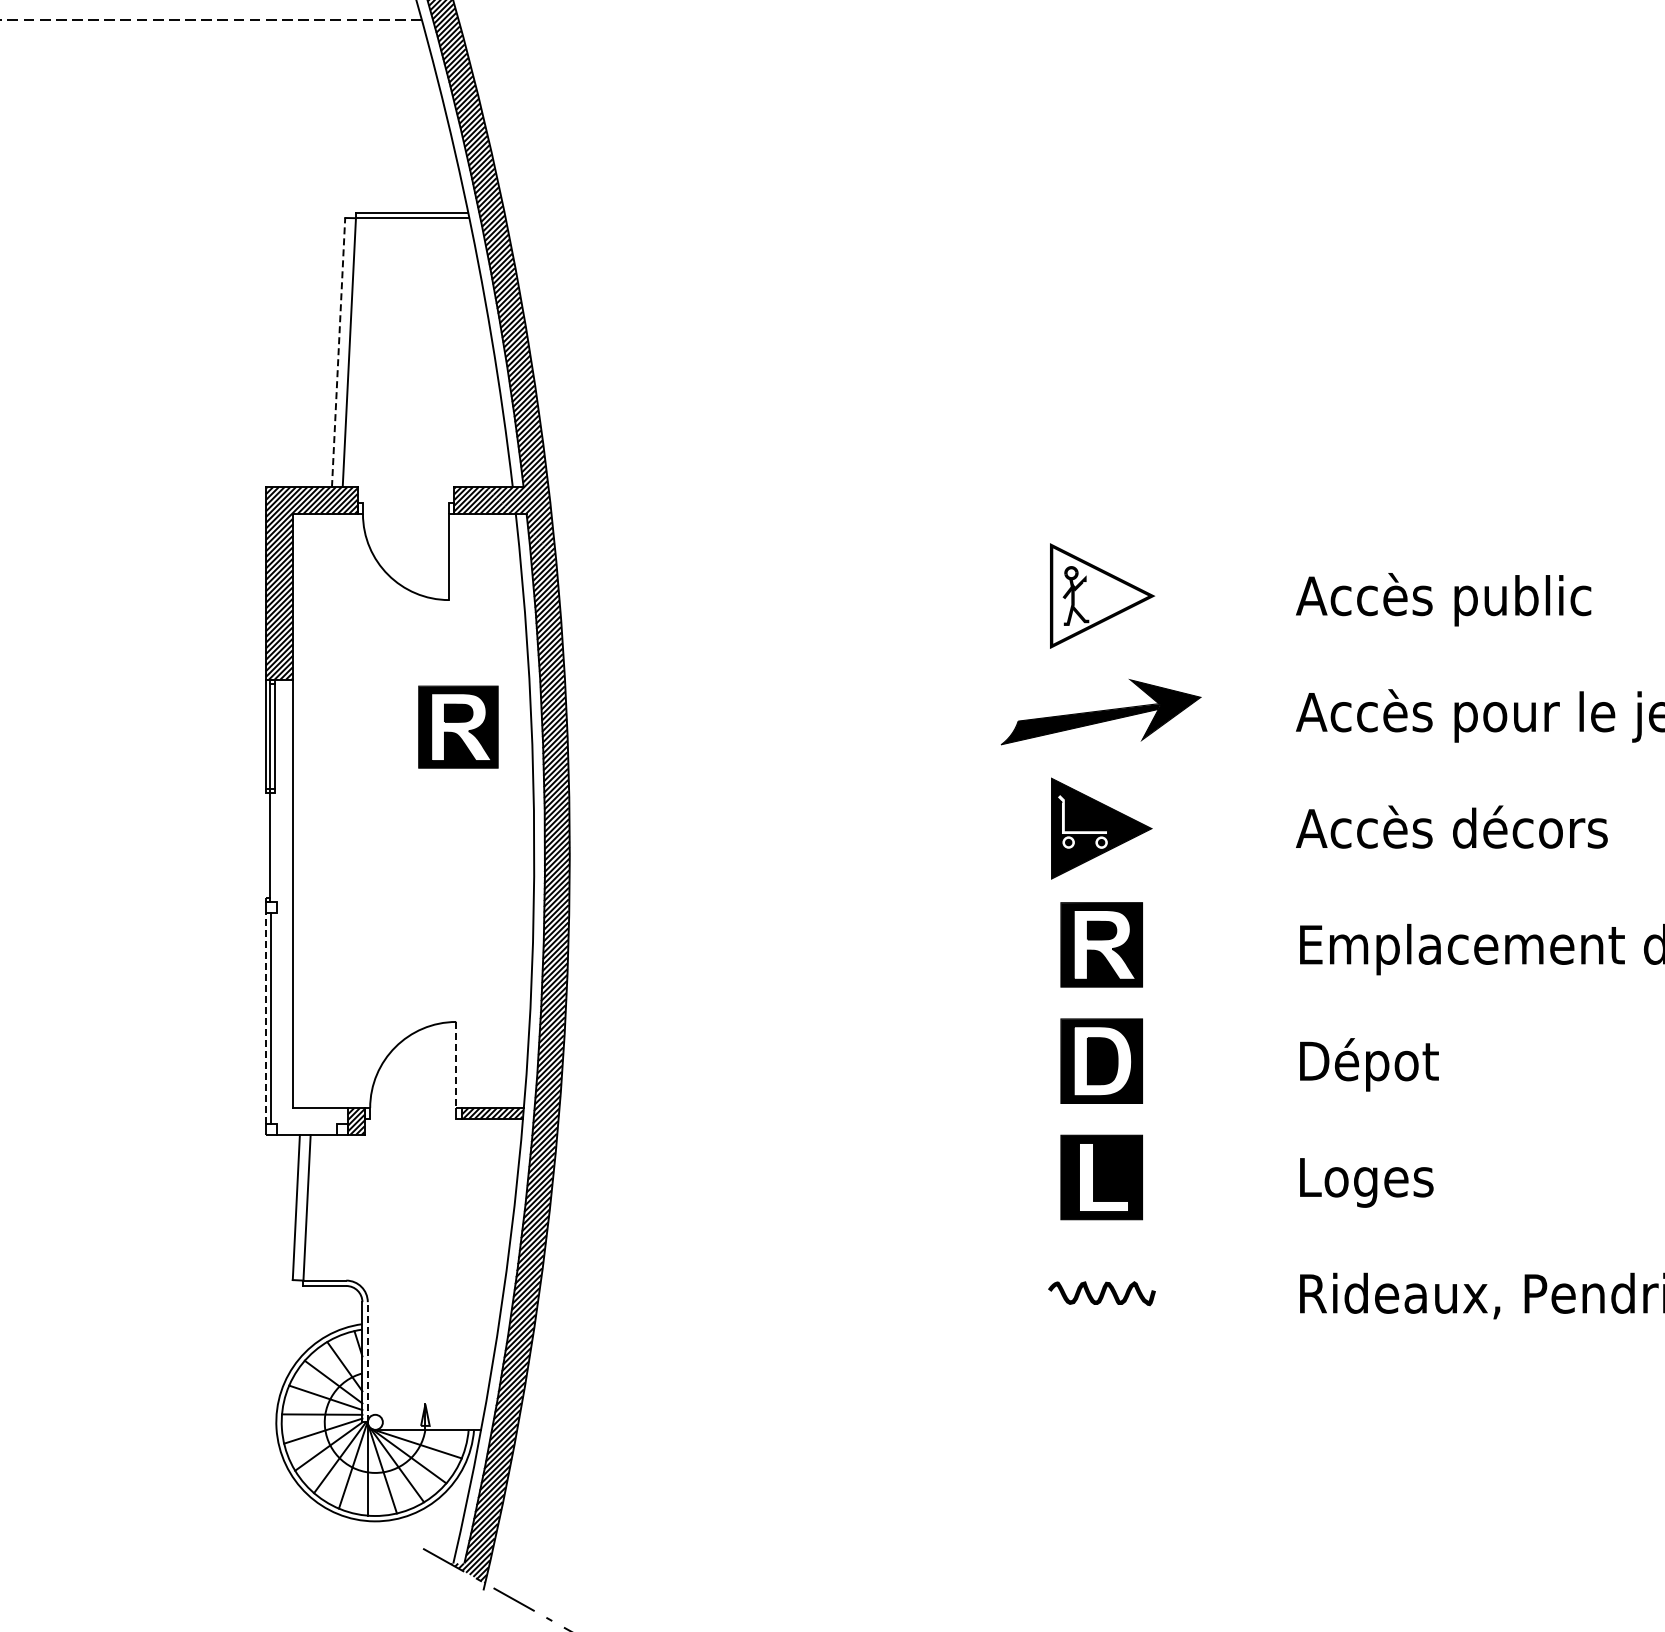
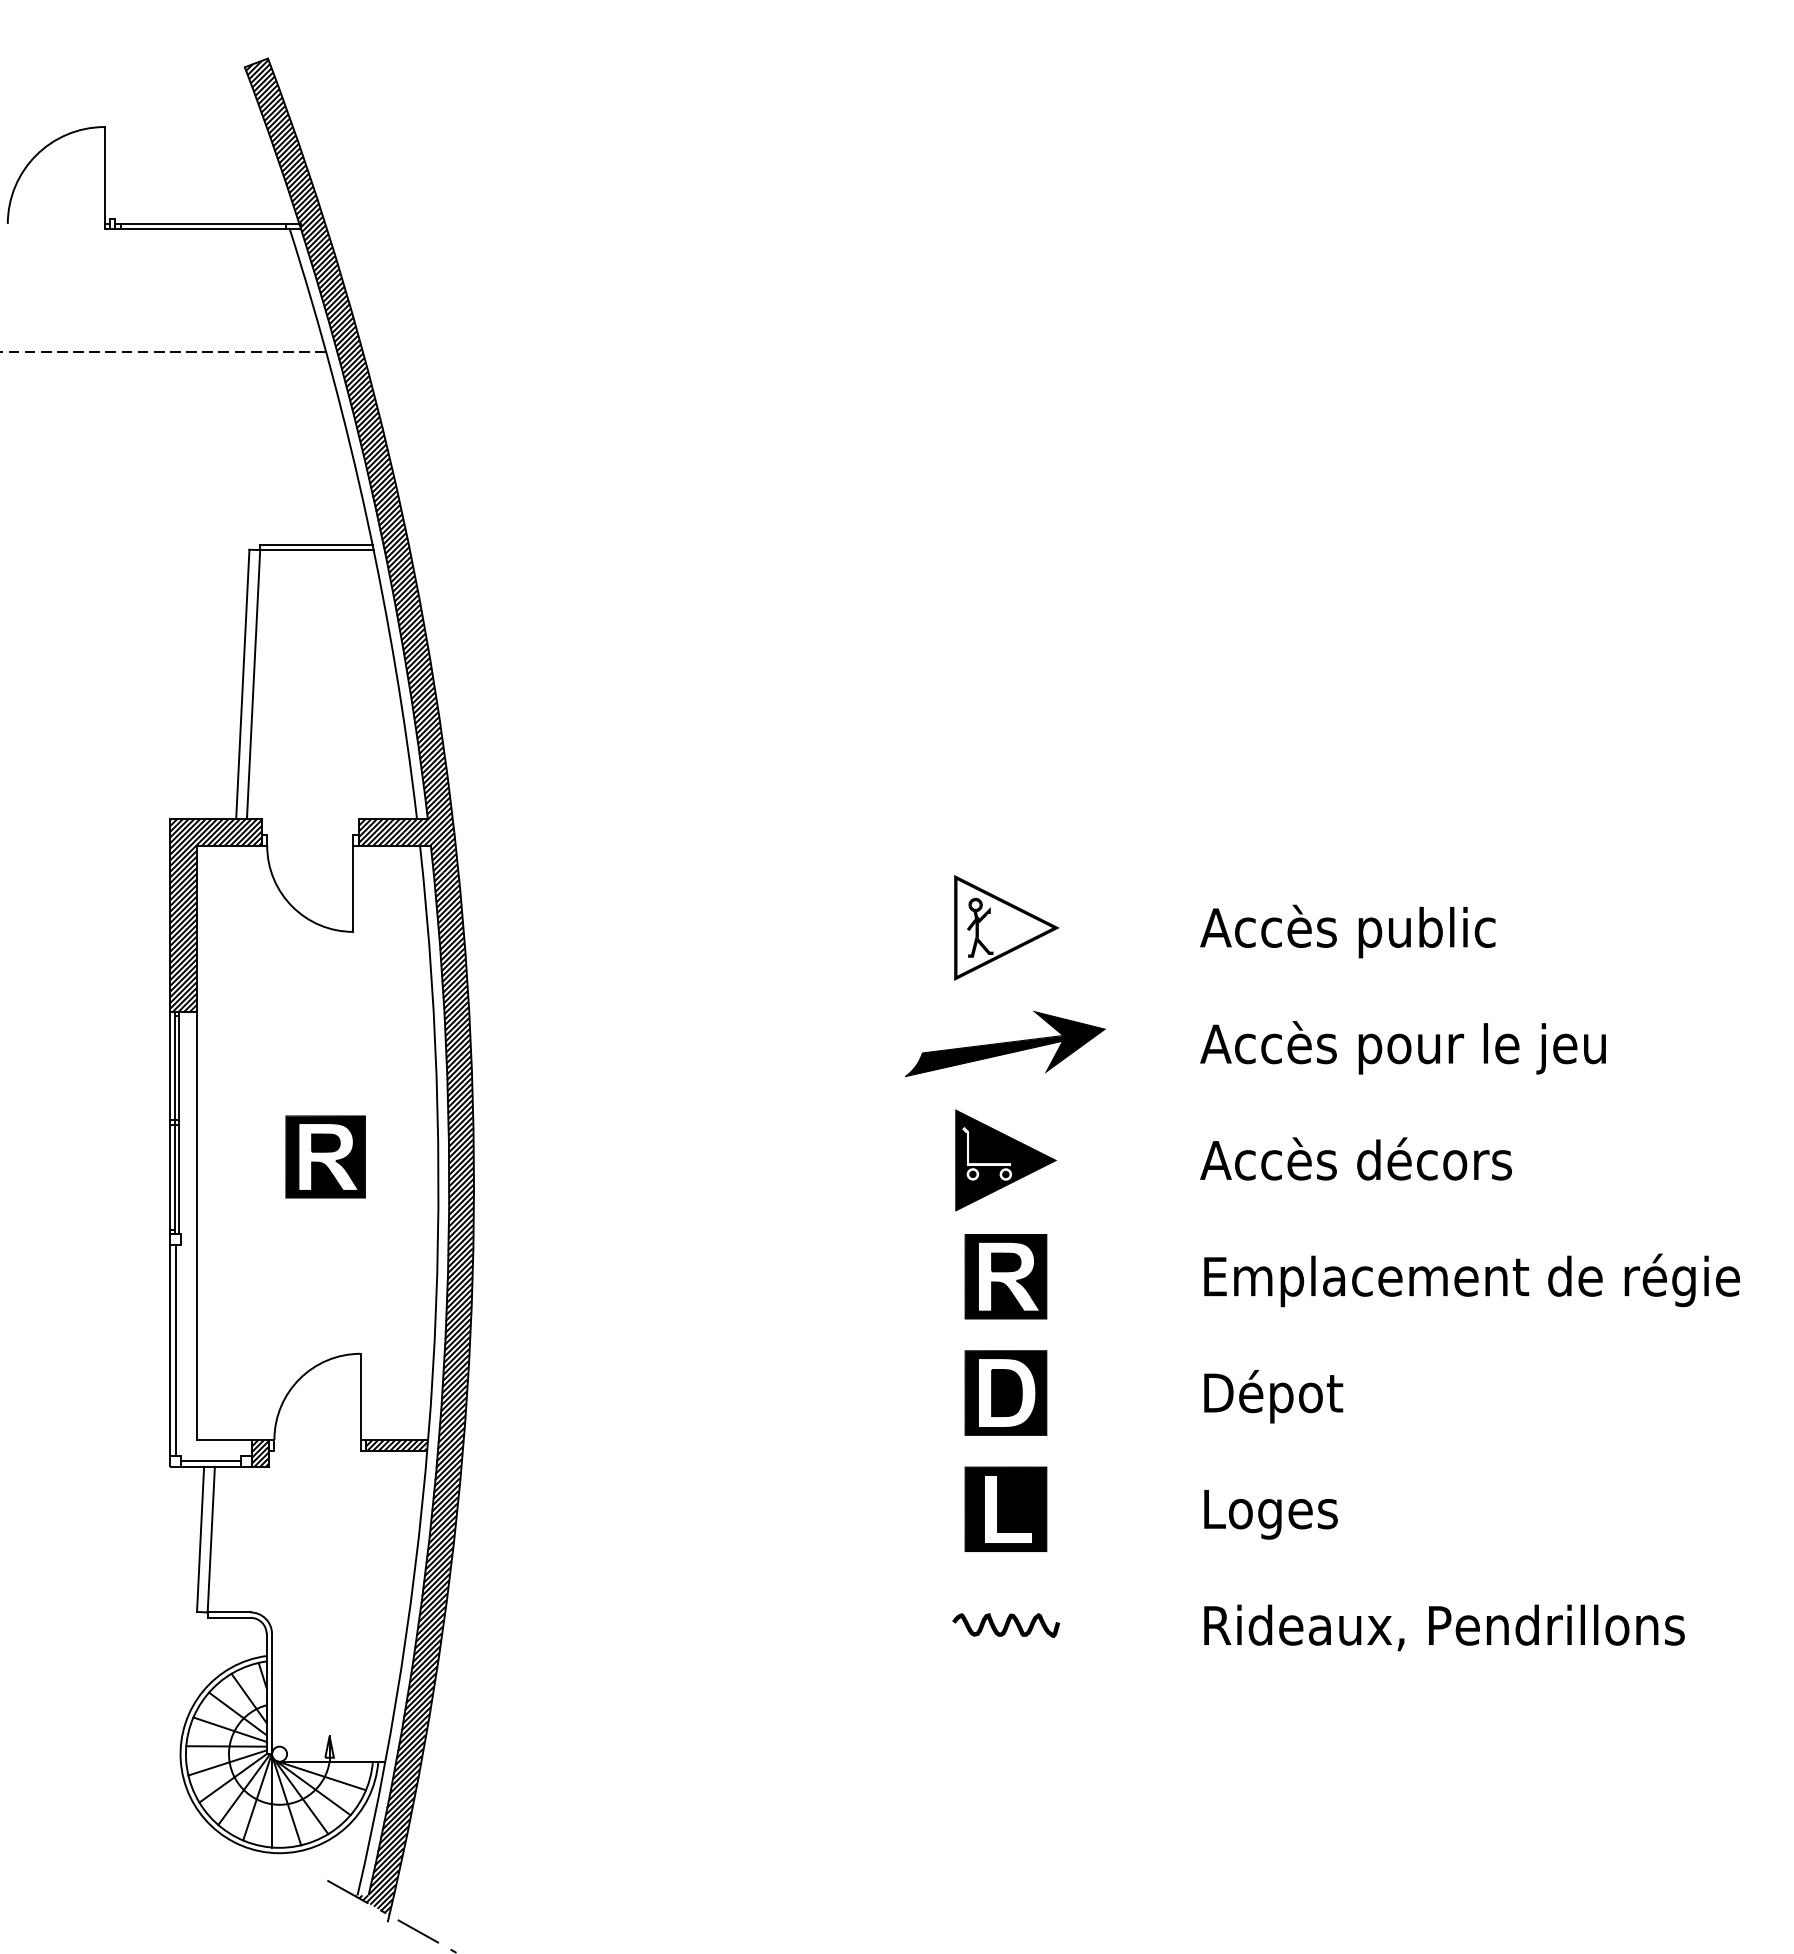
line: (338, 352) -> (242, 684), dashed -> solid
part: (458, 726) -> (325, 1156), moved
line: (266, 844) -> (170, 1176), added
line: (274, 846) -> (178, 1178), added
line: (266, 1018) -> (170, 1350), dashed -> solid
line: (456, 1065) -> (360, 1397), dashed -> solid
line: (307, 1129) -> (211, 1461), added
line: (368, 1361) -> (272, 1693), dashed -> solid

